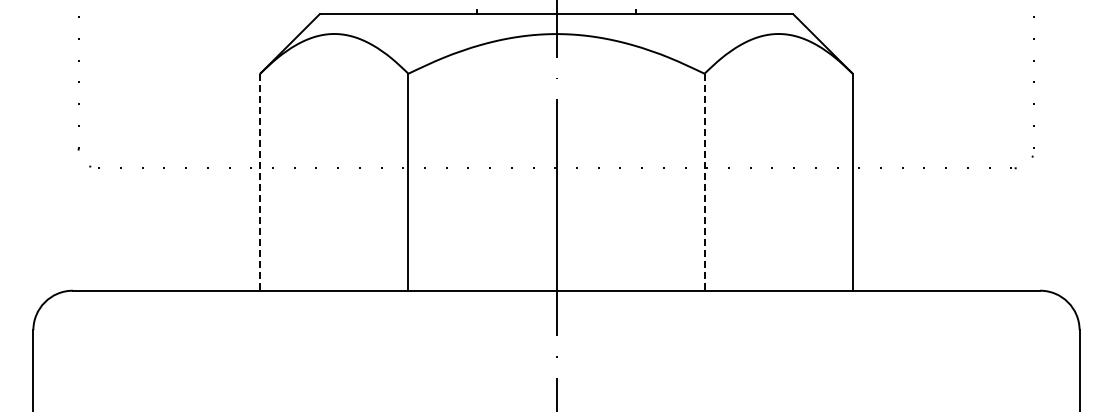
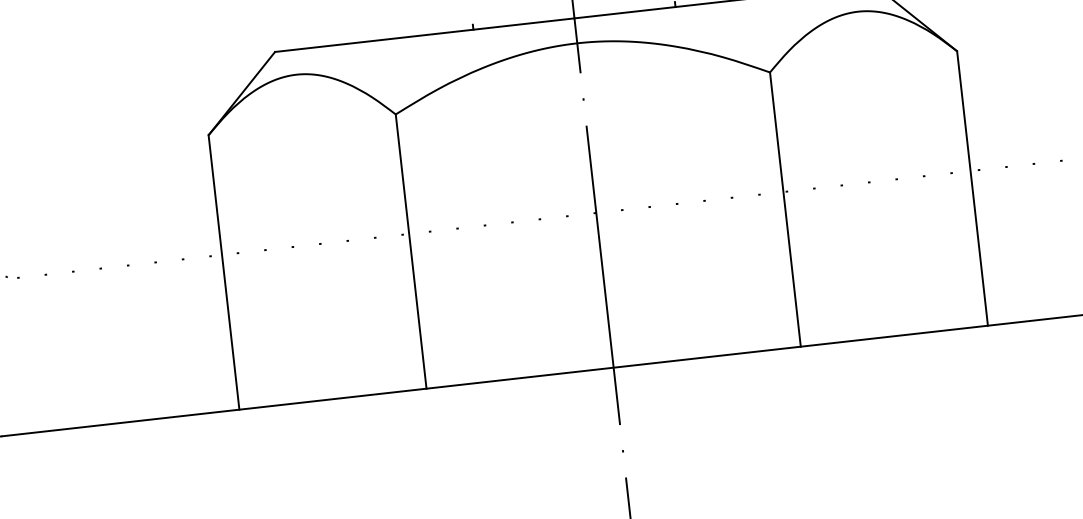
line: (260, 182) -> (224, 272), dashed -> solid
line: (704, 182) -> (785, 209), dashed -> solid

